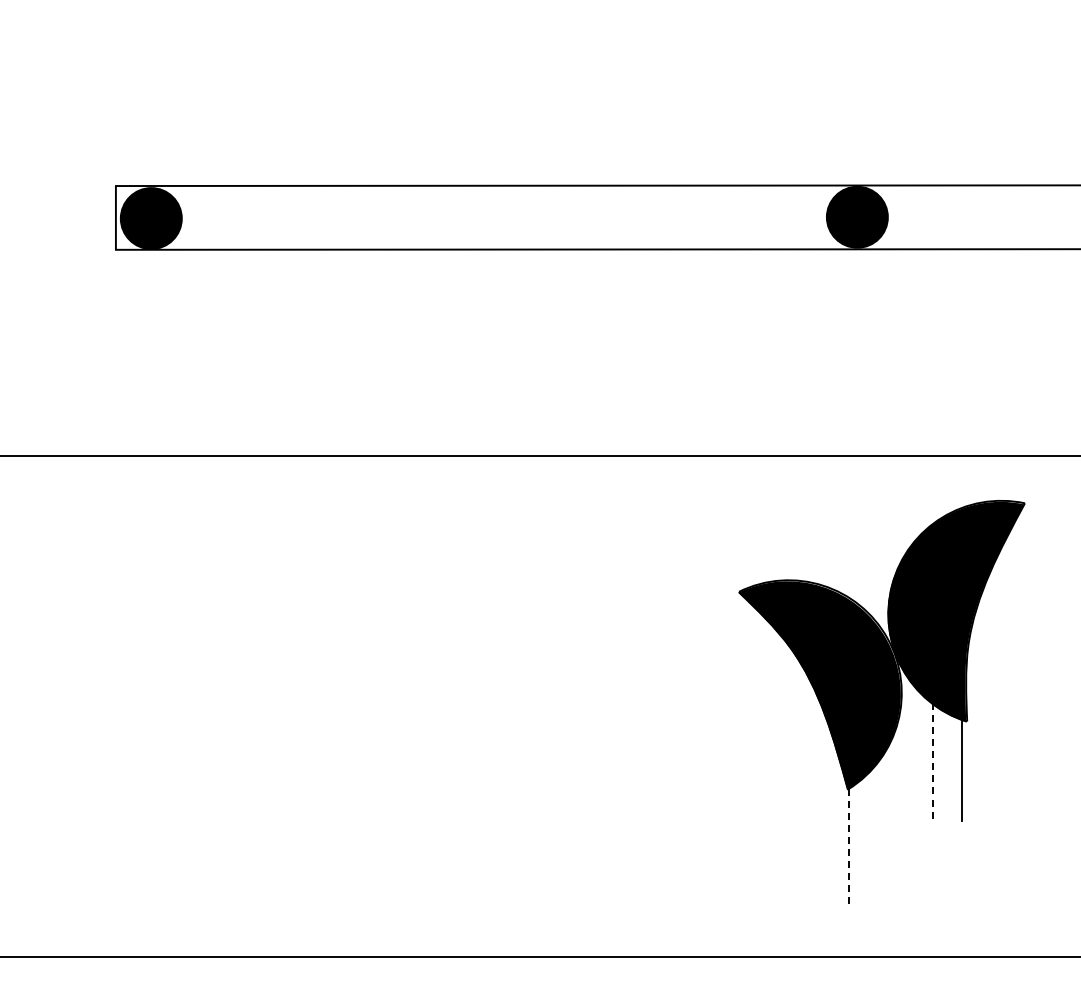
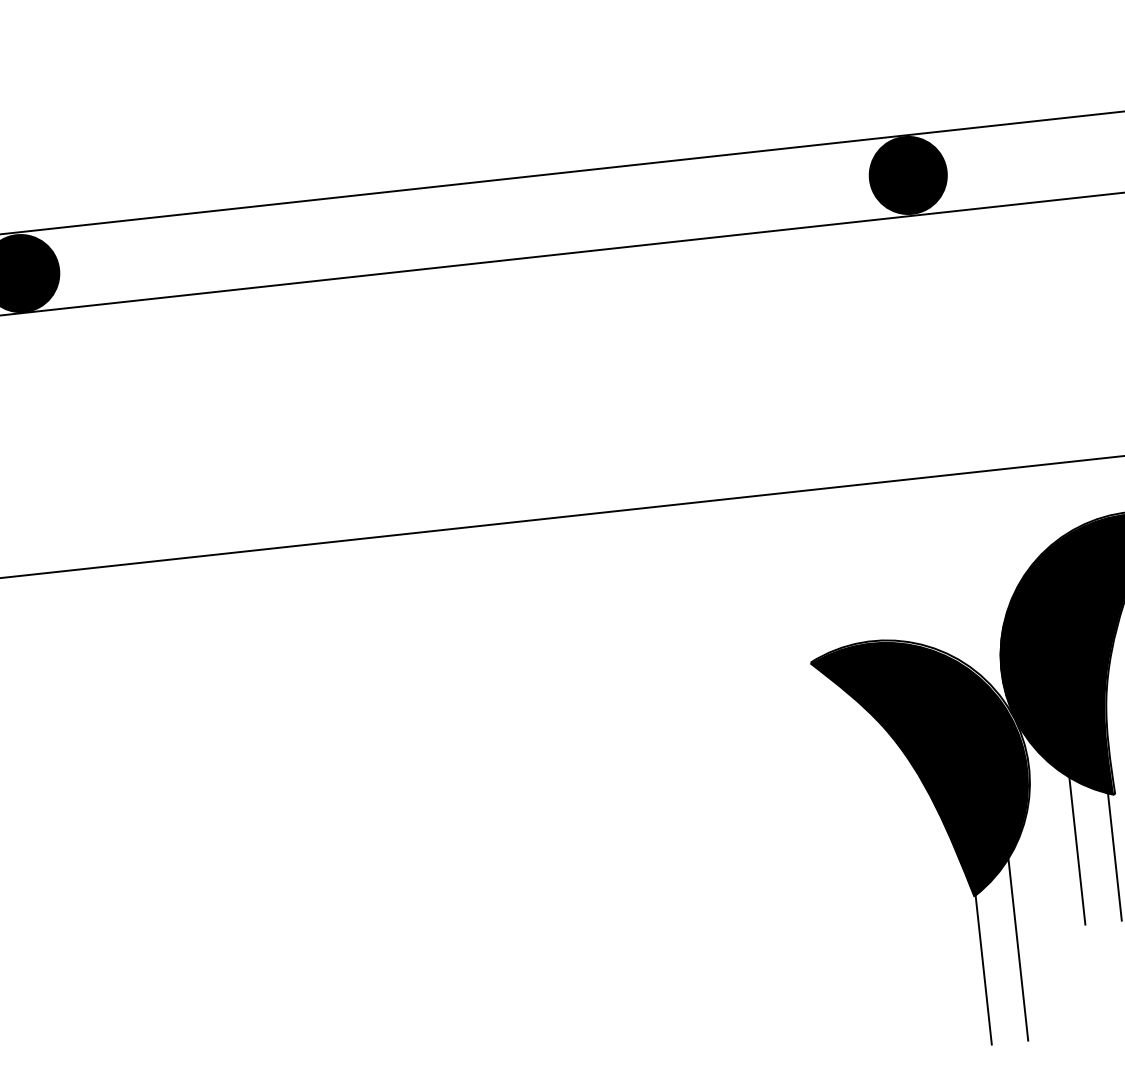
line: (932, 762) -> (1077, 850), dashed -> solid
line: (877, 834) -> (1017, 948), added
line: (848, 848) -> (983, 970), dashed -> solid

